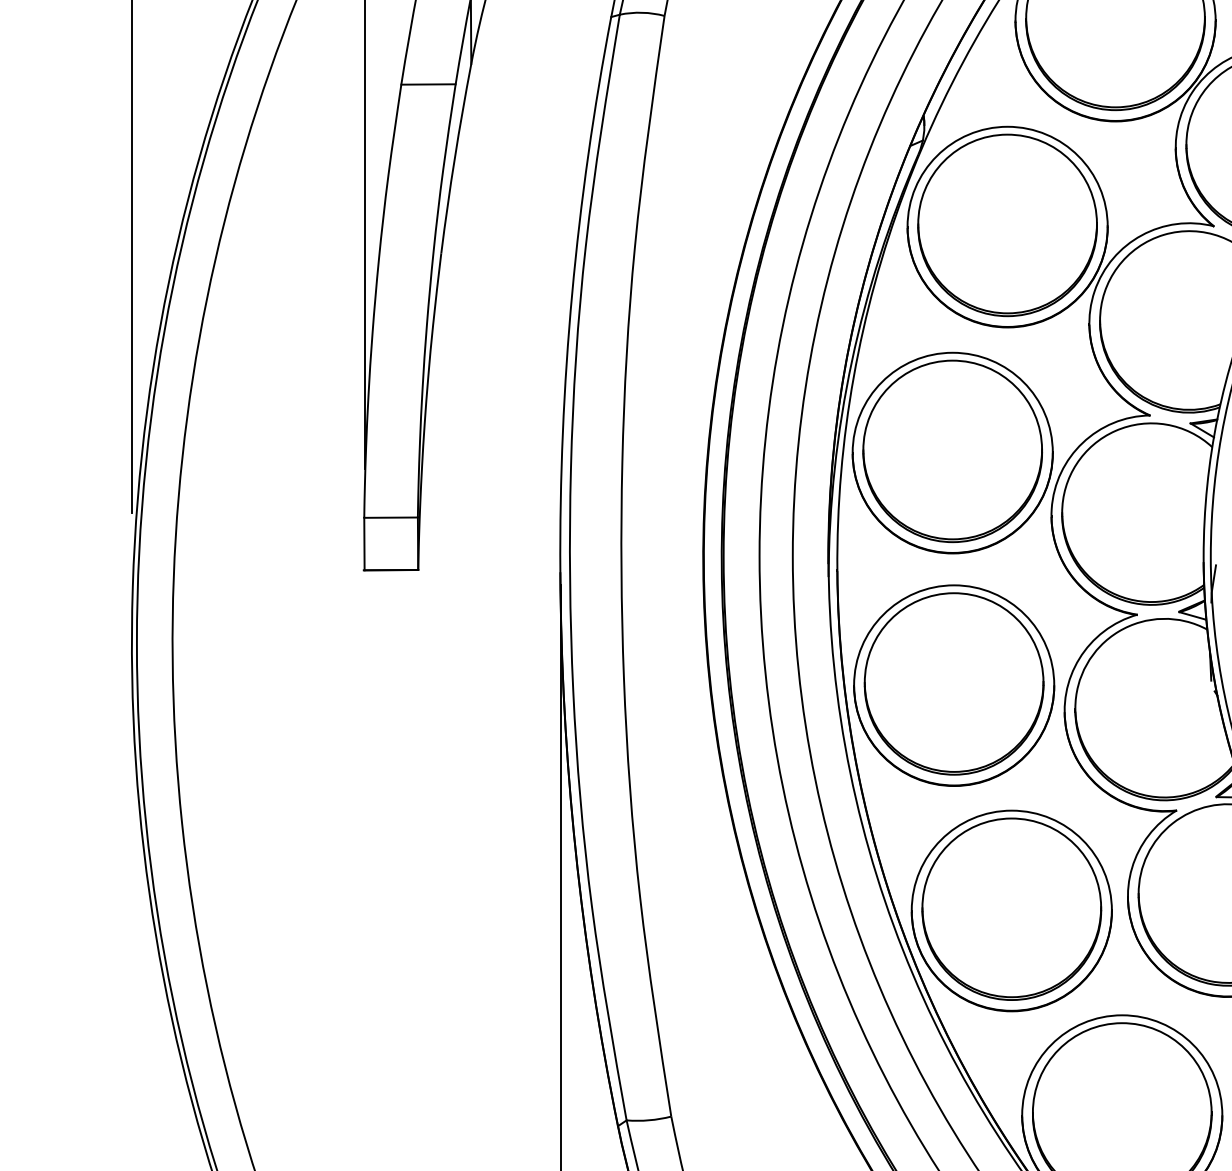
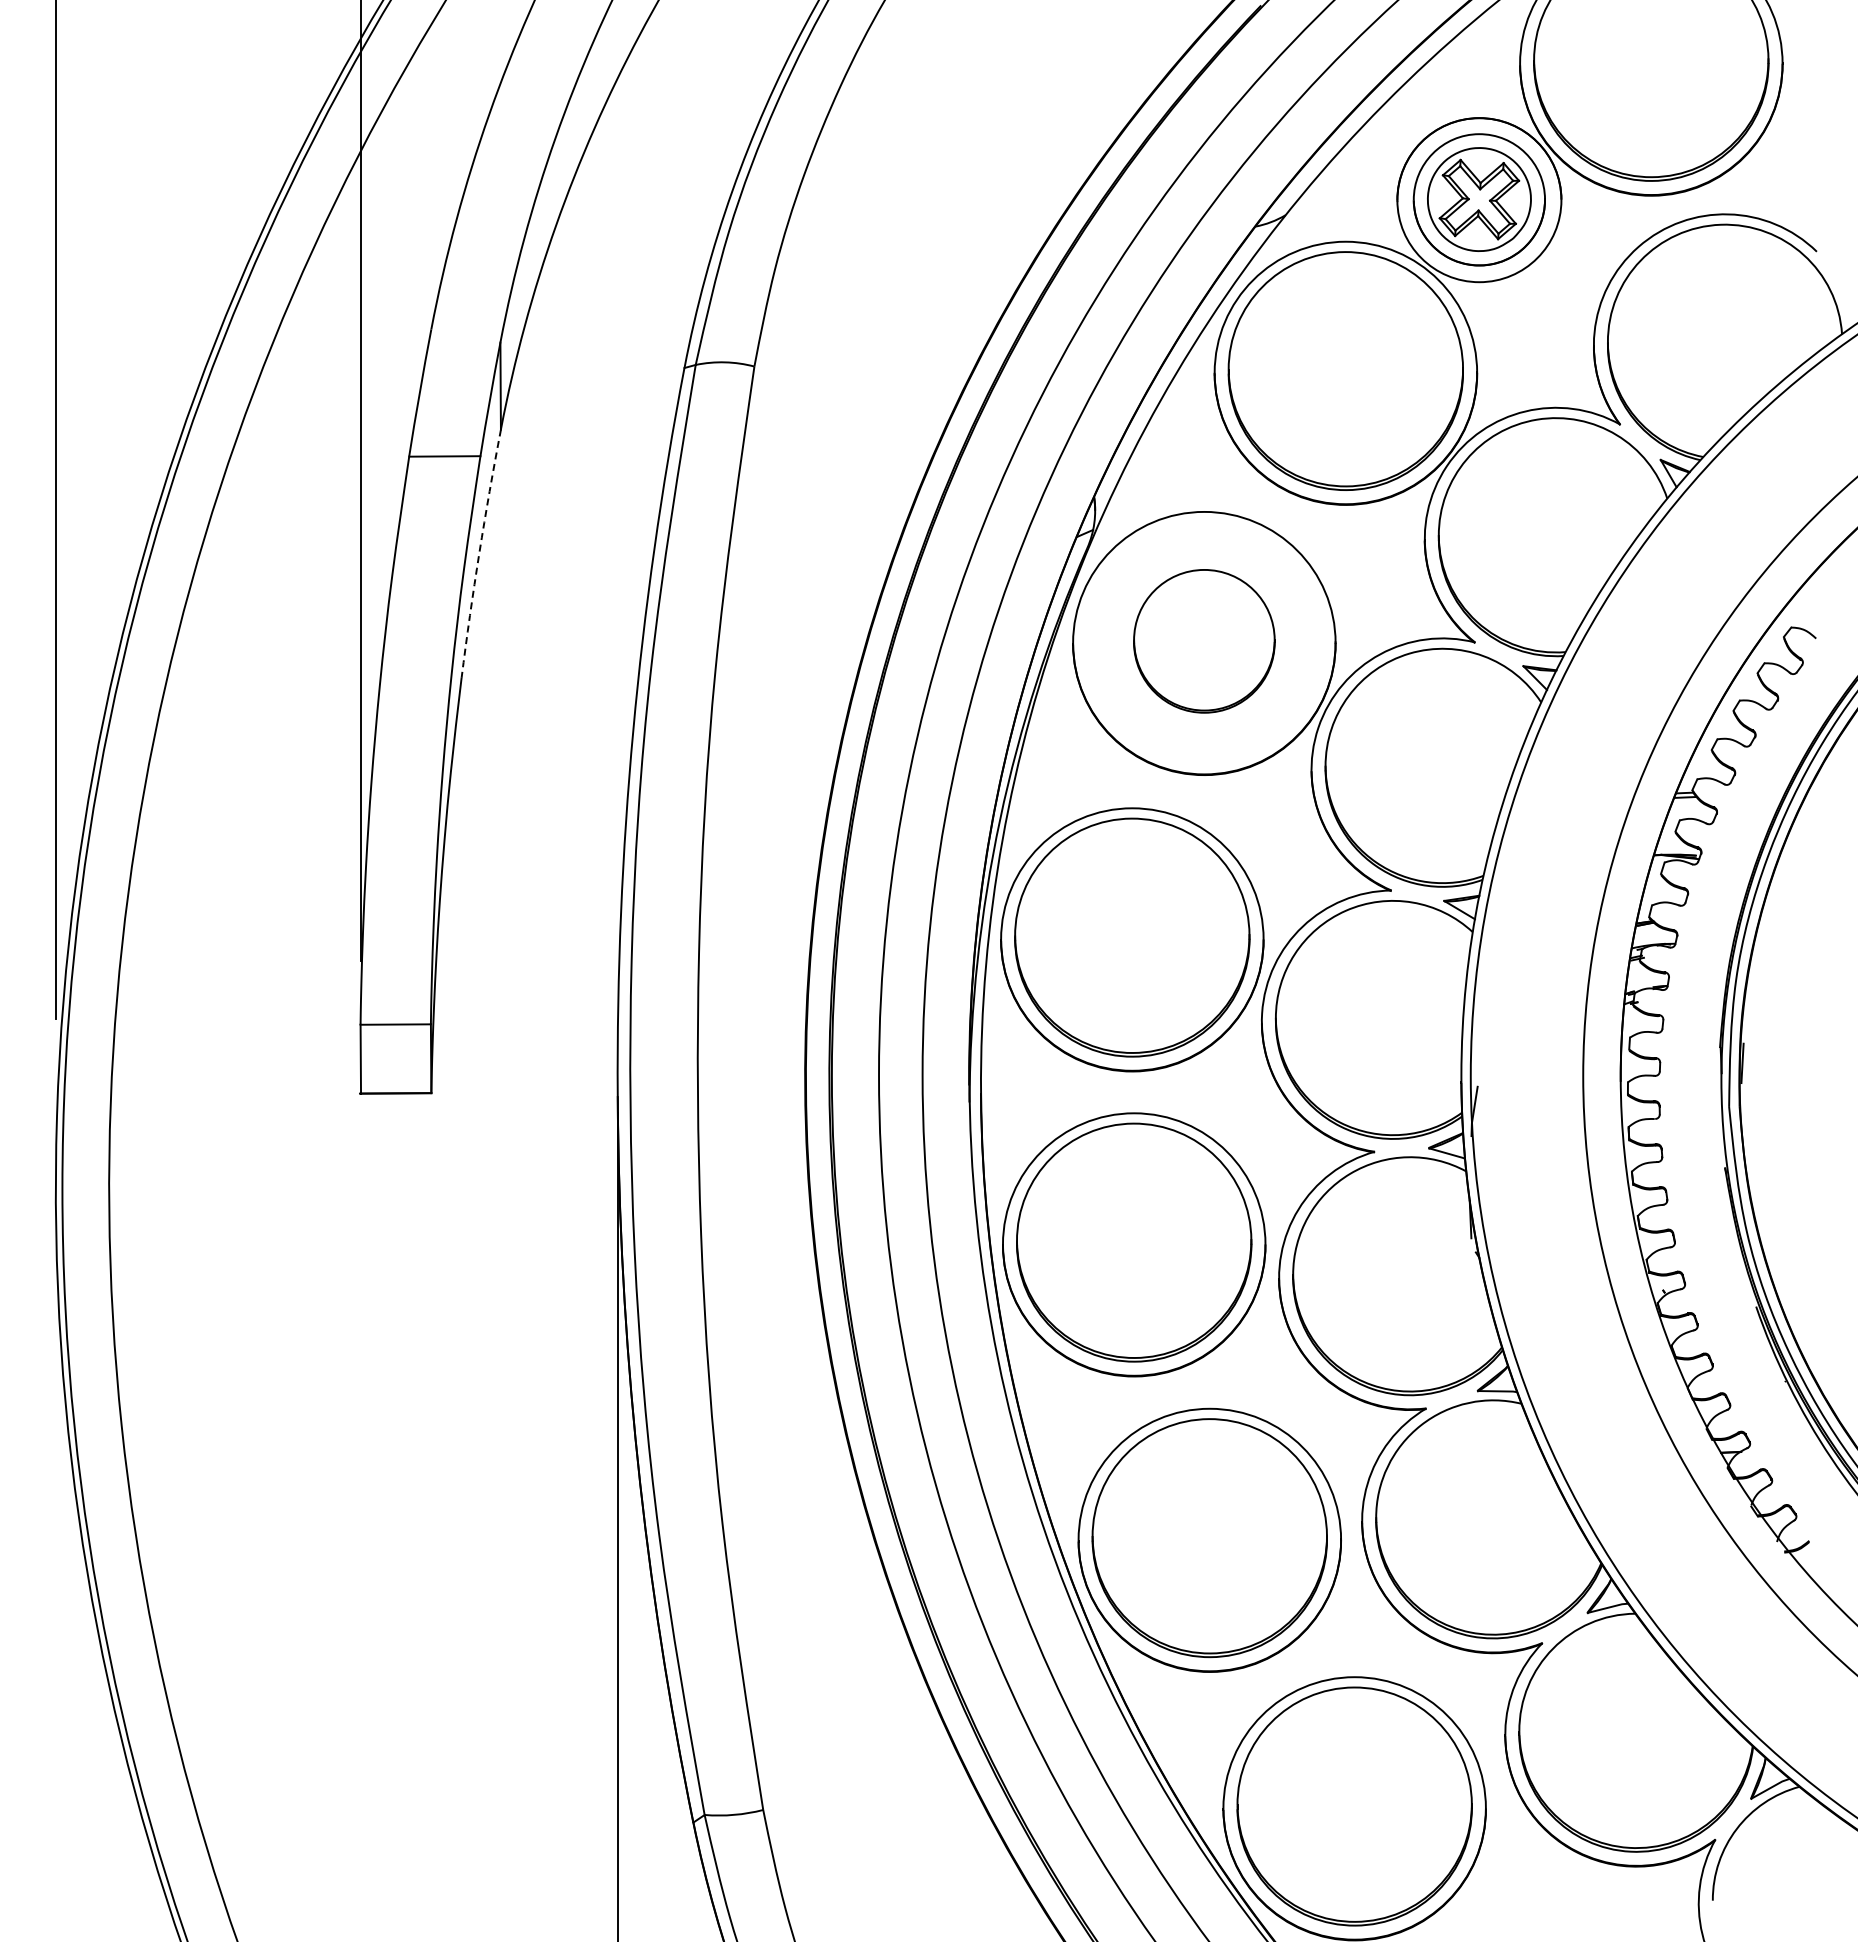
arc: (454, 158) -> (479, 553), solid -> dashed
part: (1007, 225) -> (1204, 641), size x0.6

